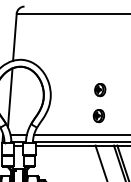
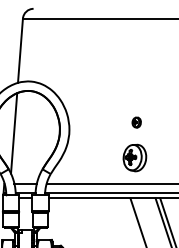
part: (99, 89) -> (136, 122), size x0.6
part: (99, 116) -> (135, 158), size x1.6

